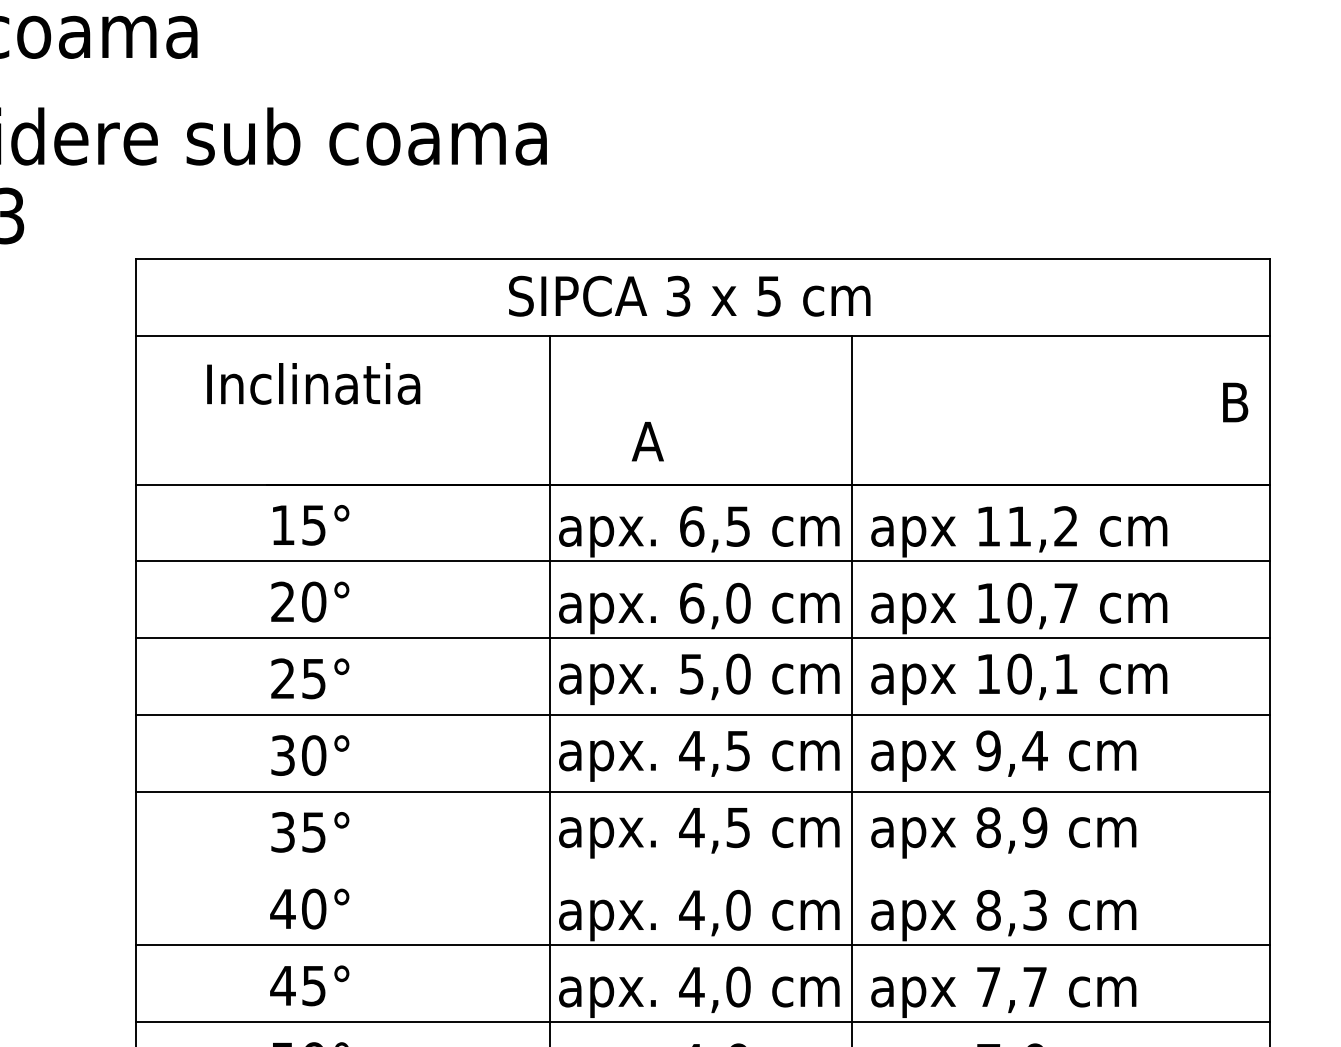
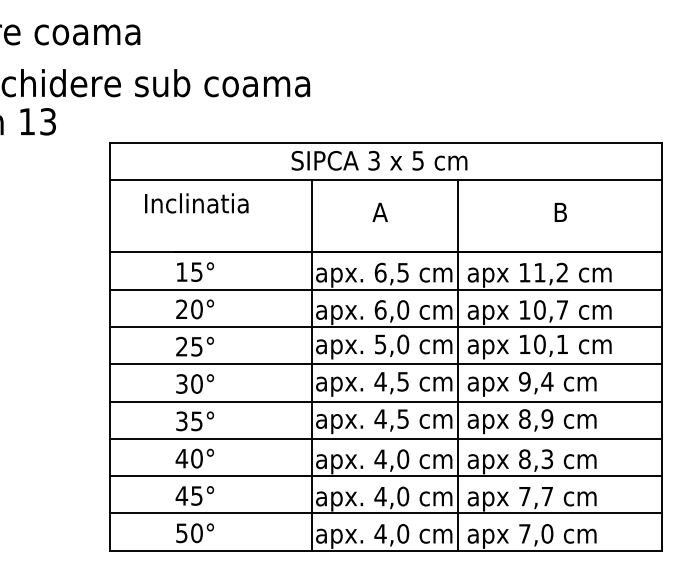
text: (1234, 400) -> (560, 211), moved
text: (646, 439) -> (379, 211), moved
line: (701, 867) -> (385, 438), added

